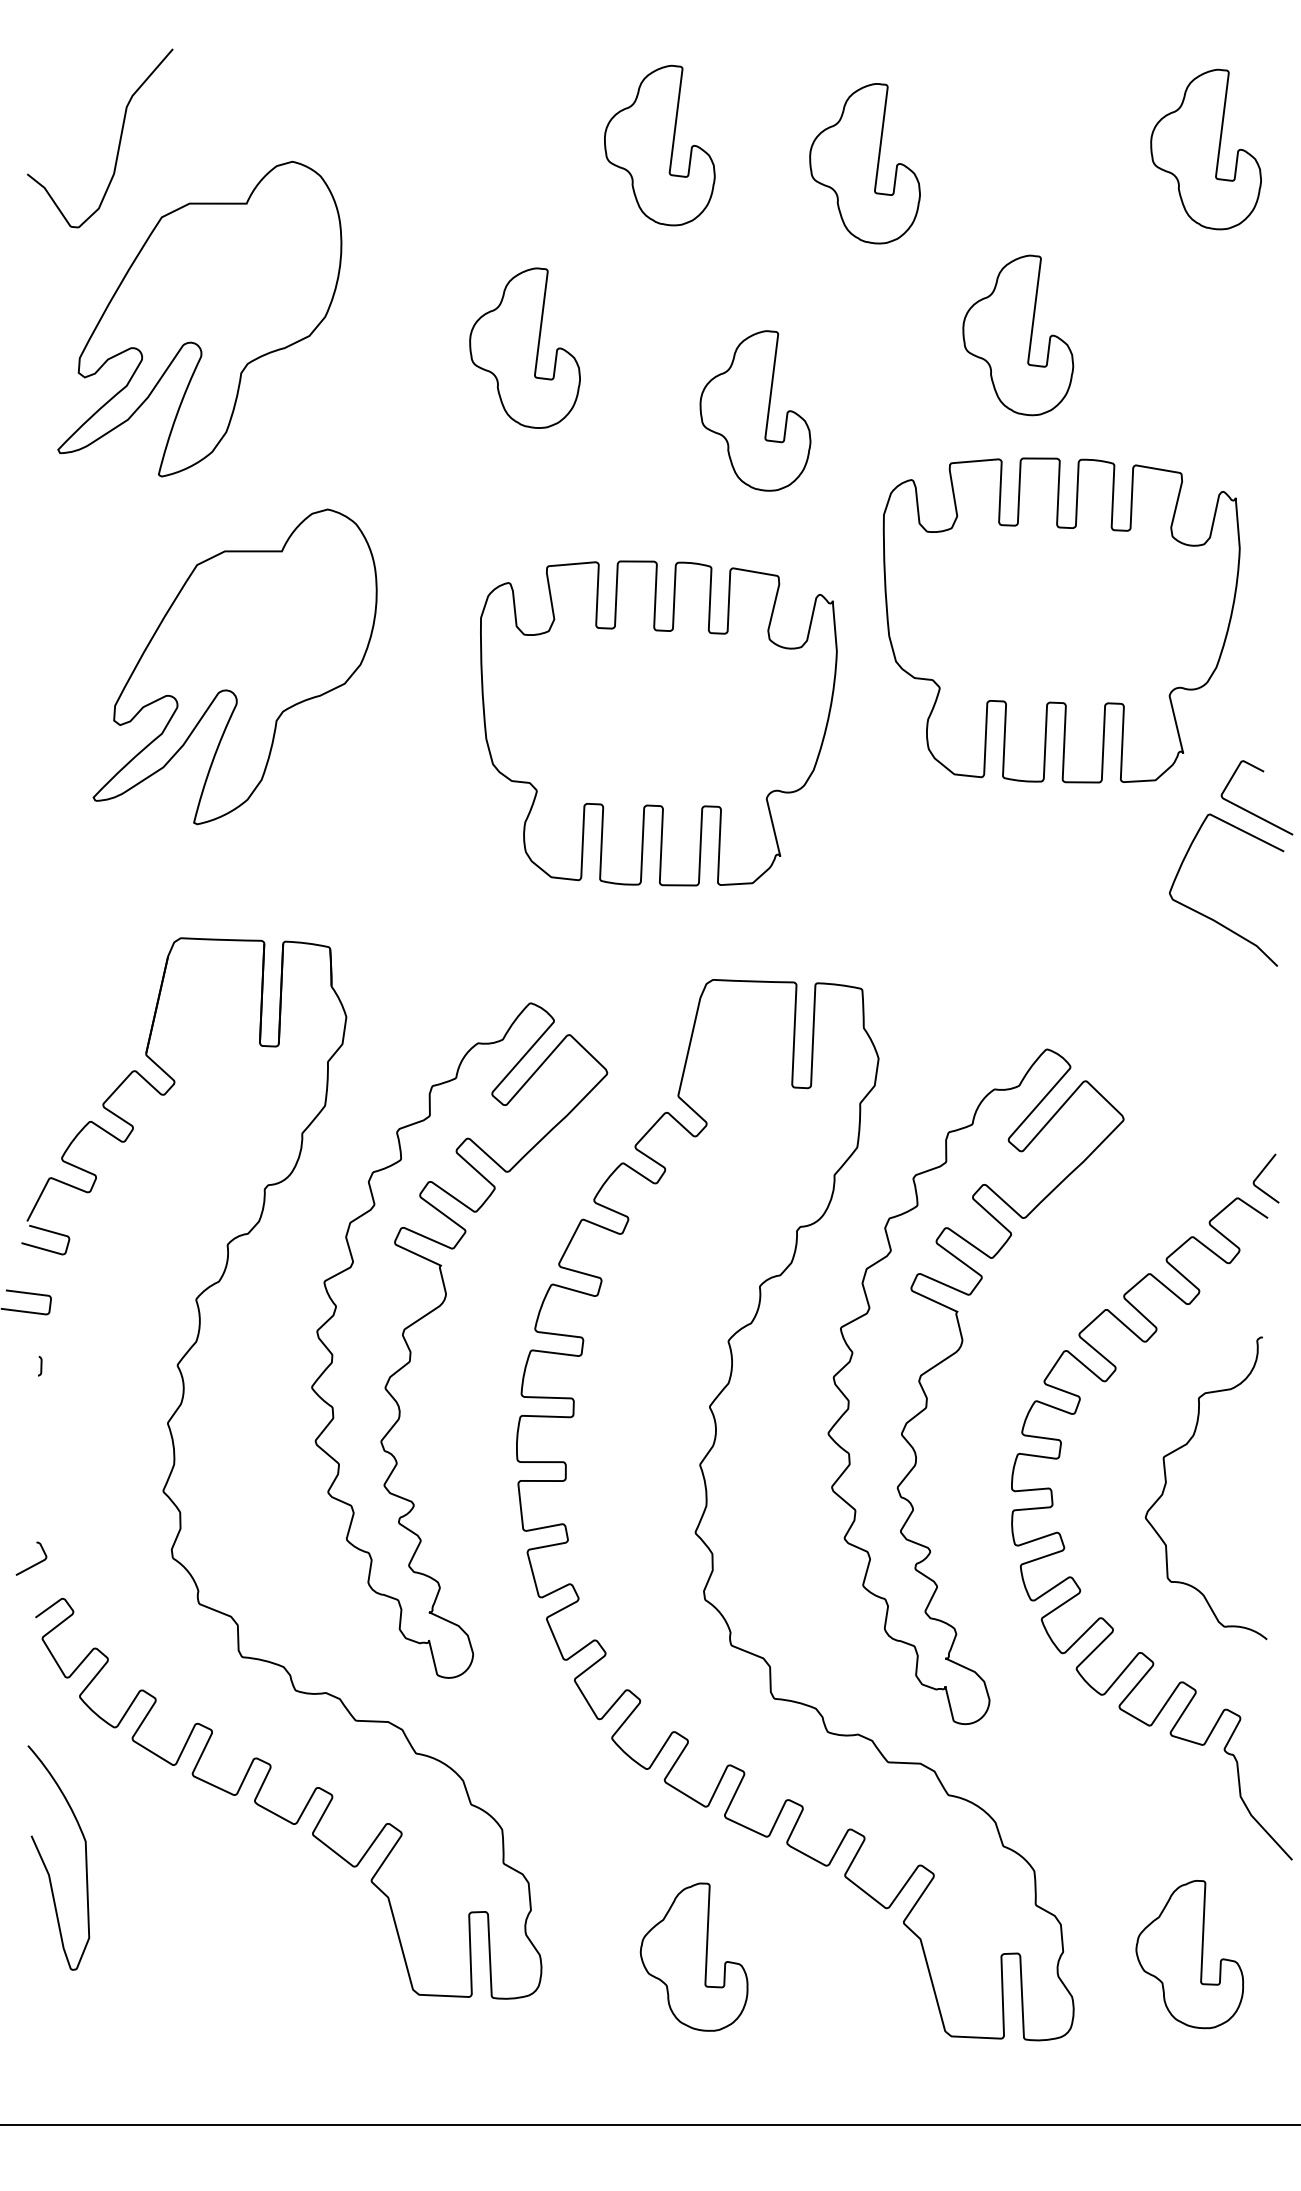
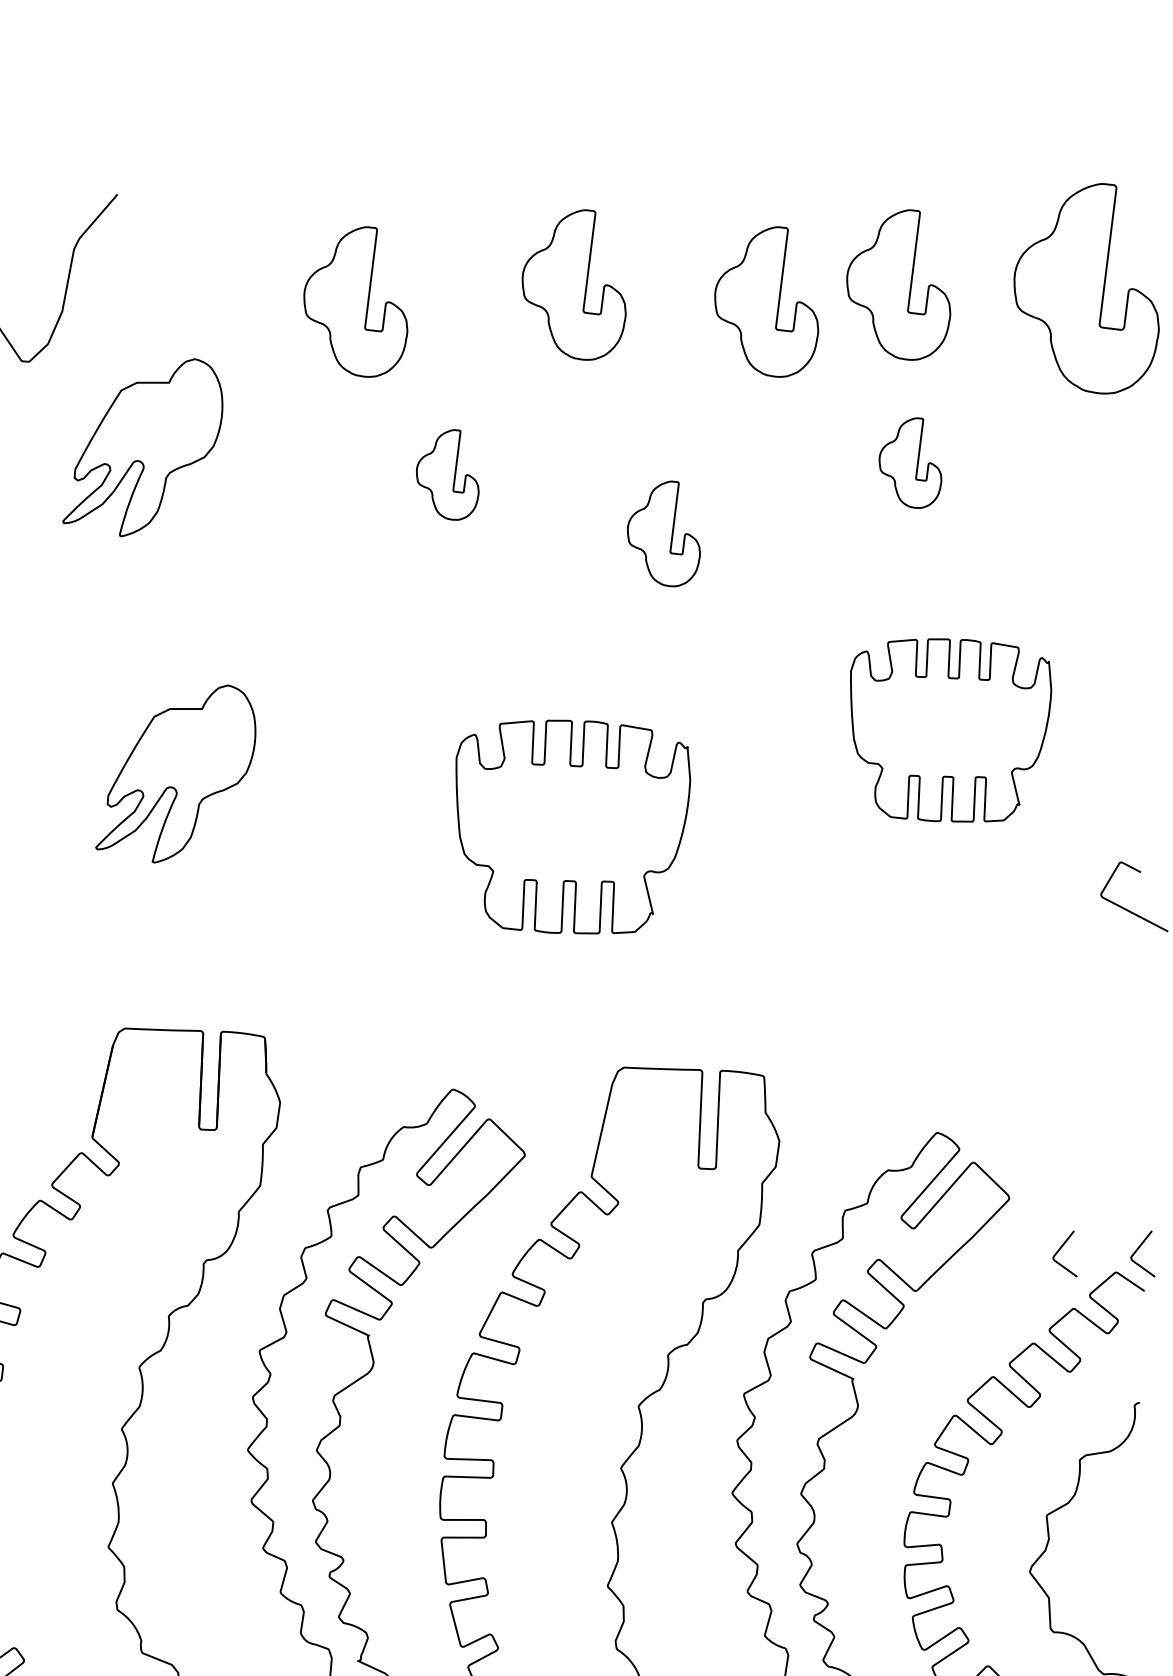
part: (1005, 145) -> (898, 284), added
part: (1205, 149) -> (1086, 288), size x1.4
part: (426, 163) -> (355, 301), added
part: (199, 318) -> (142, 447), size x0.6
part: (1018, 335) -> (910, 463), size x0.6
part: (524, 347) -> (447, 474), size x0.6
part: (755, 410) -> (663, 533), size x0.7
part: (1061, 620) -> (950, 730), size x0.6
part: (234, 666) -> (175, 773), size x0.6
part: (658, 723) -> (572, 827), size x0.7
curve: (1212, 918) -> (1092, 1010), removed
curve: (1177, 1175) -> (1059, 1251), added

